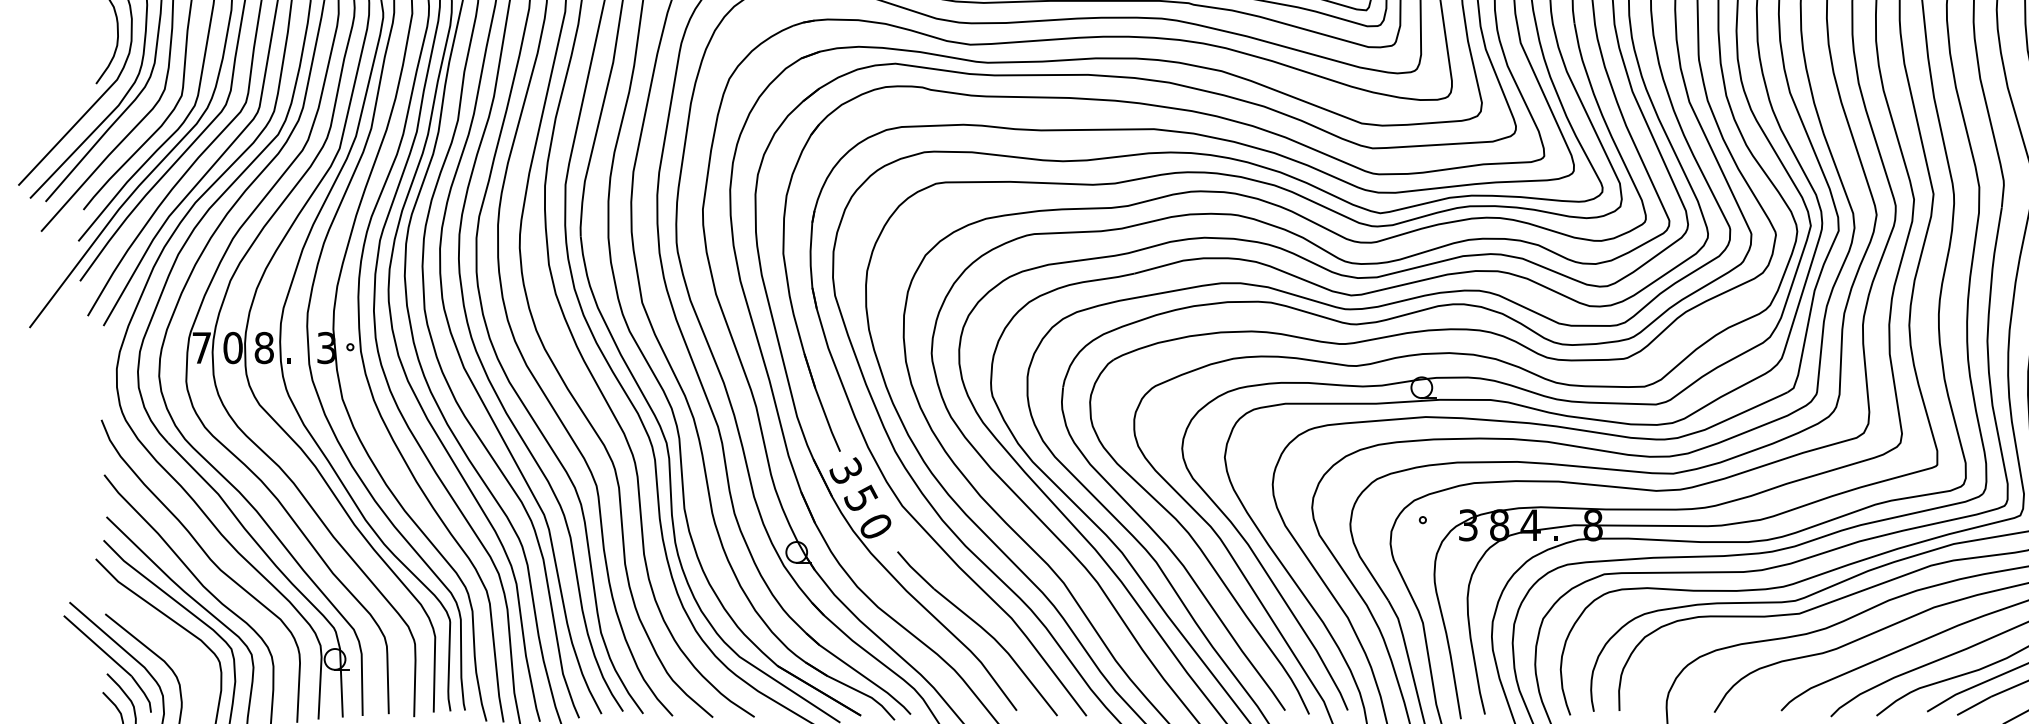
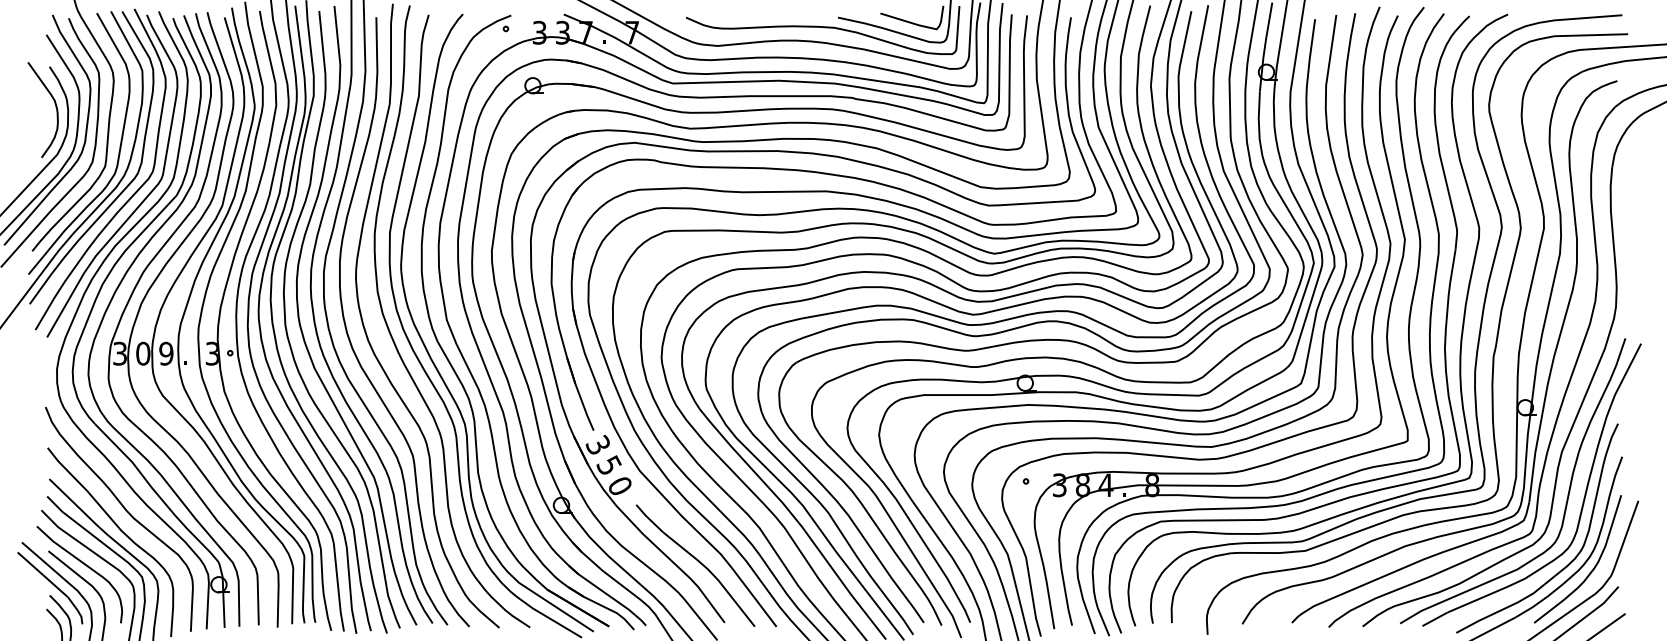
text: (201, 347) -> (119, 353), 7 -> 3
text: (264, 347) -> (166, 353), 8 -> 9
curve: (153, 633) -> (84, 565), added

